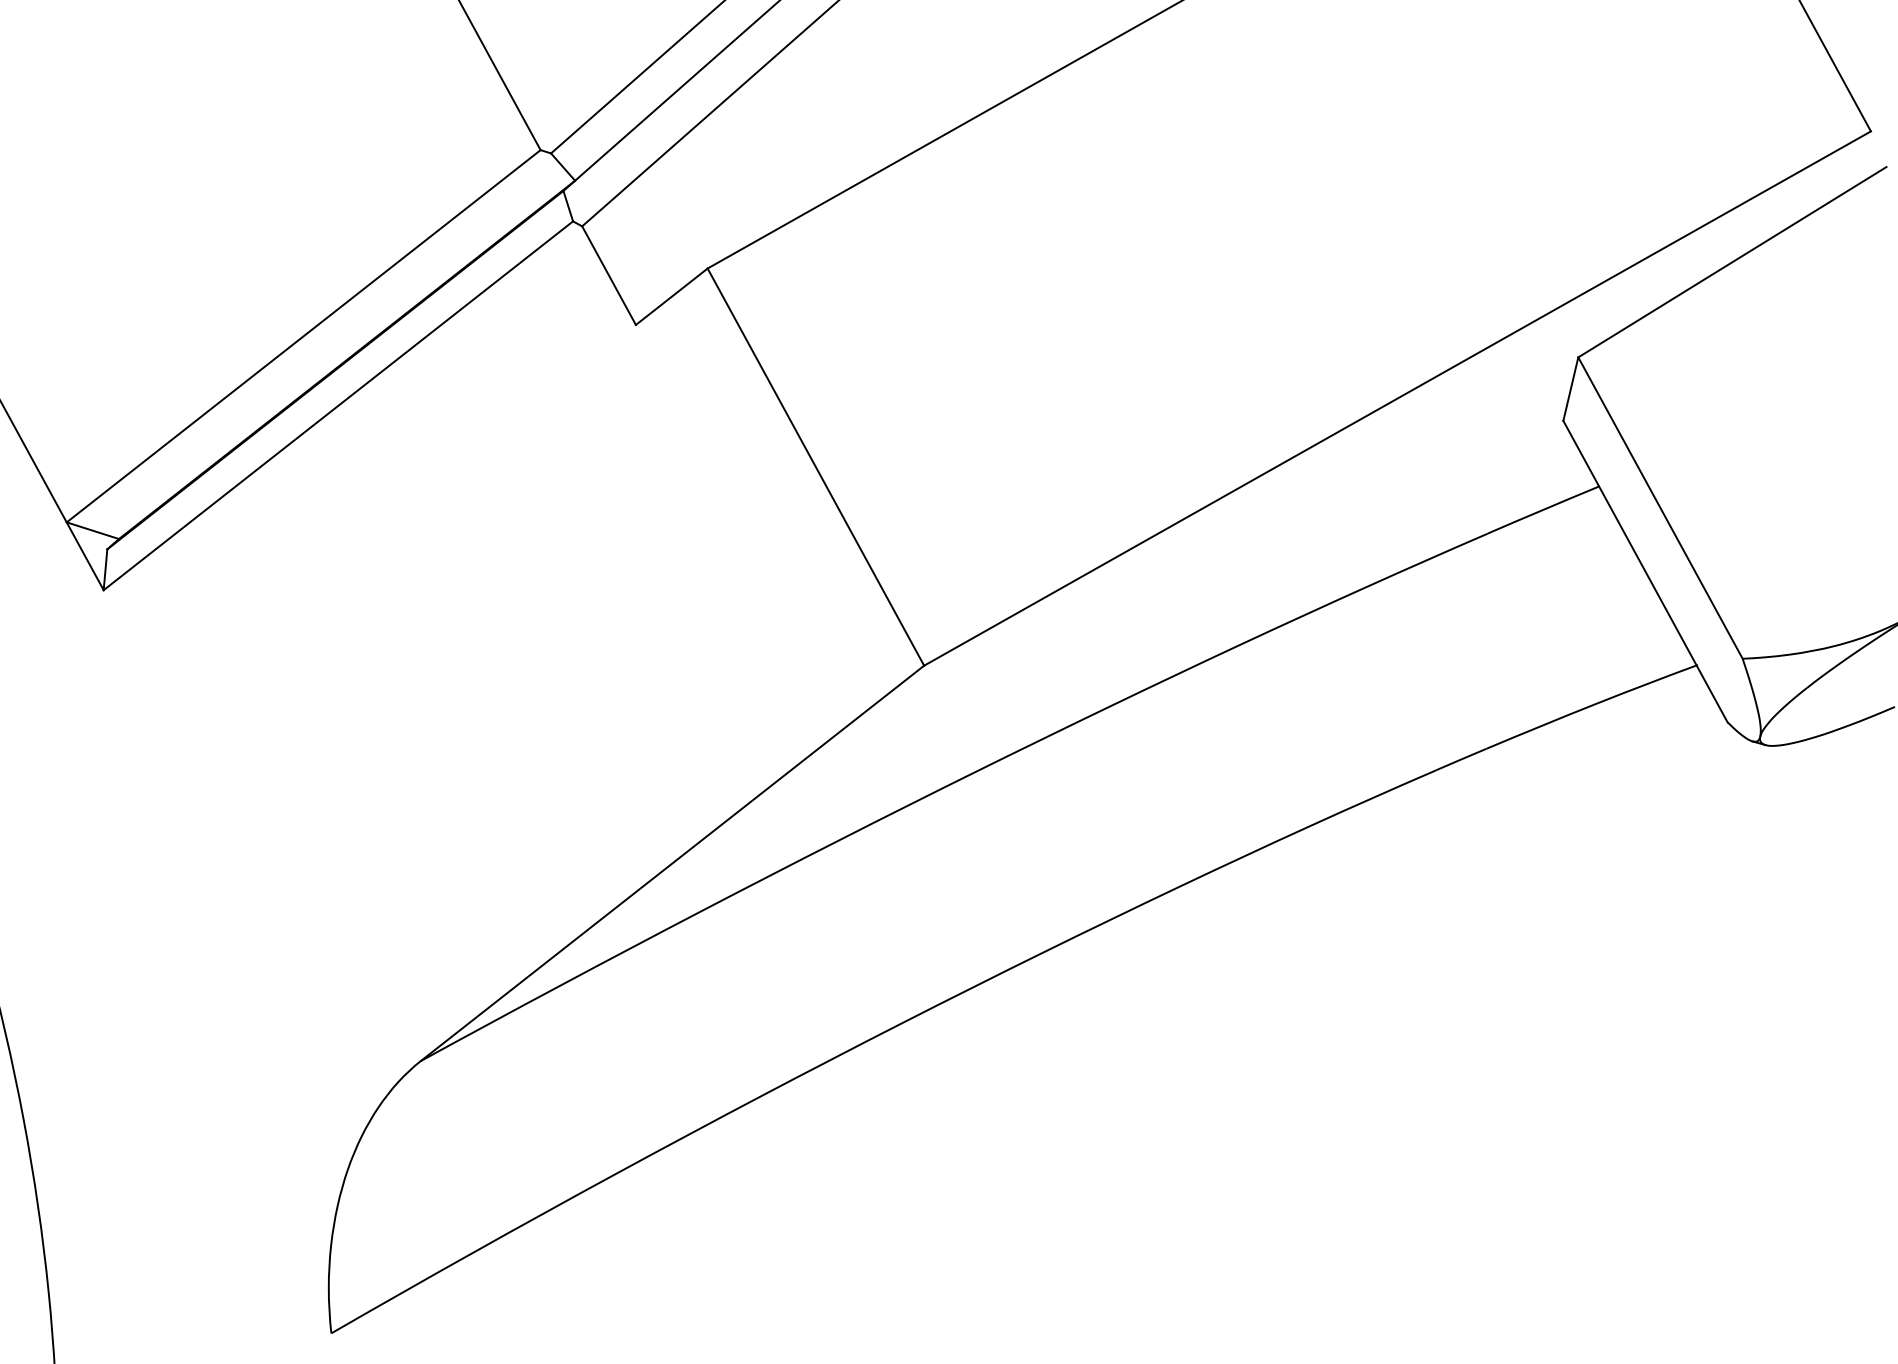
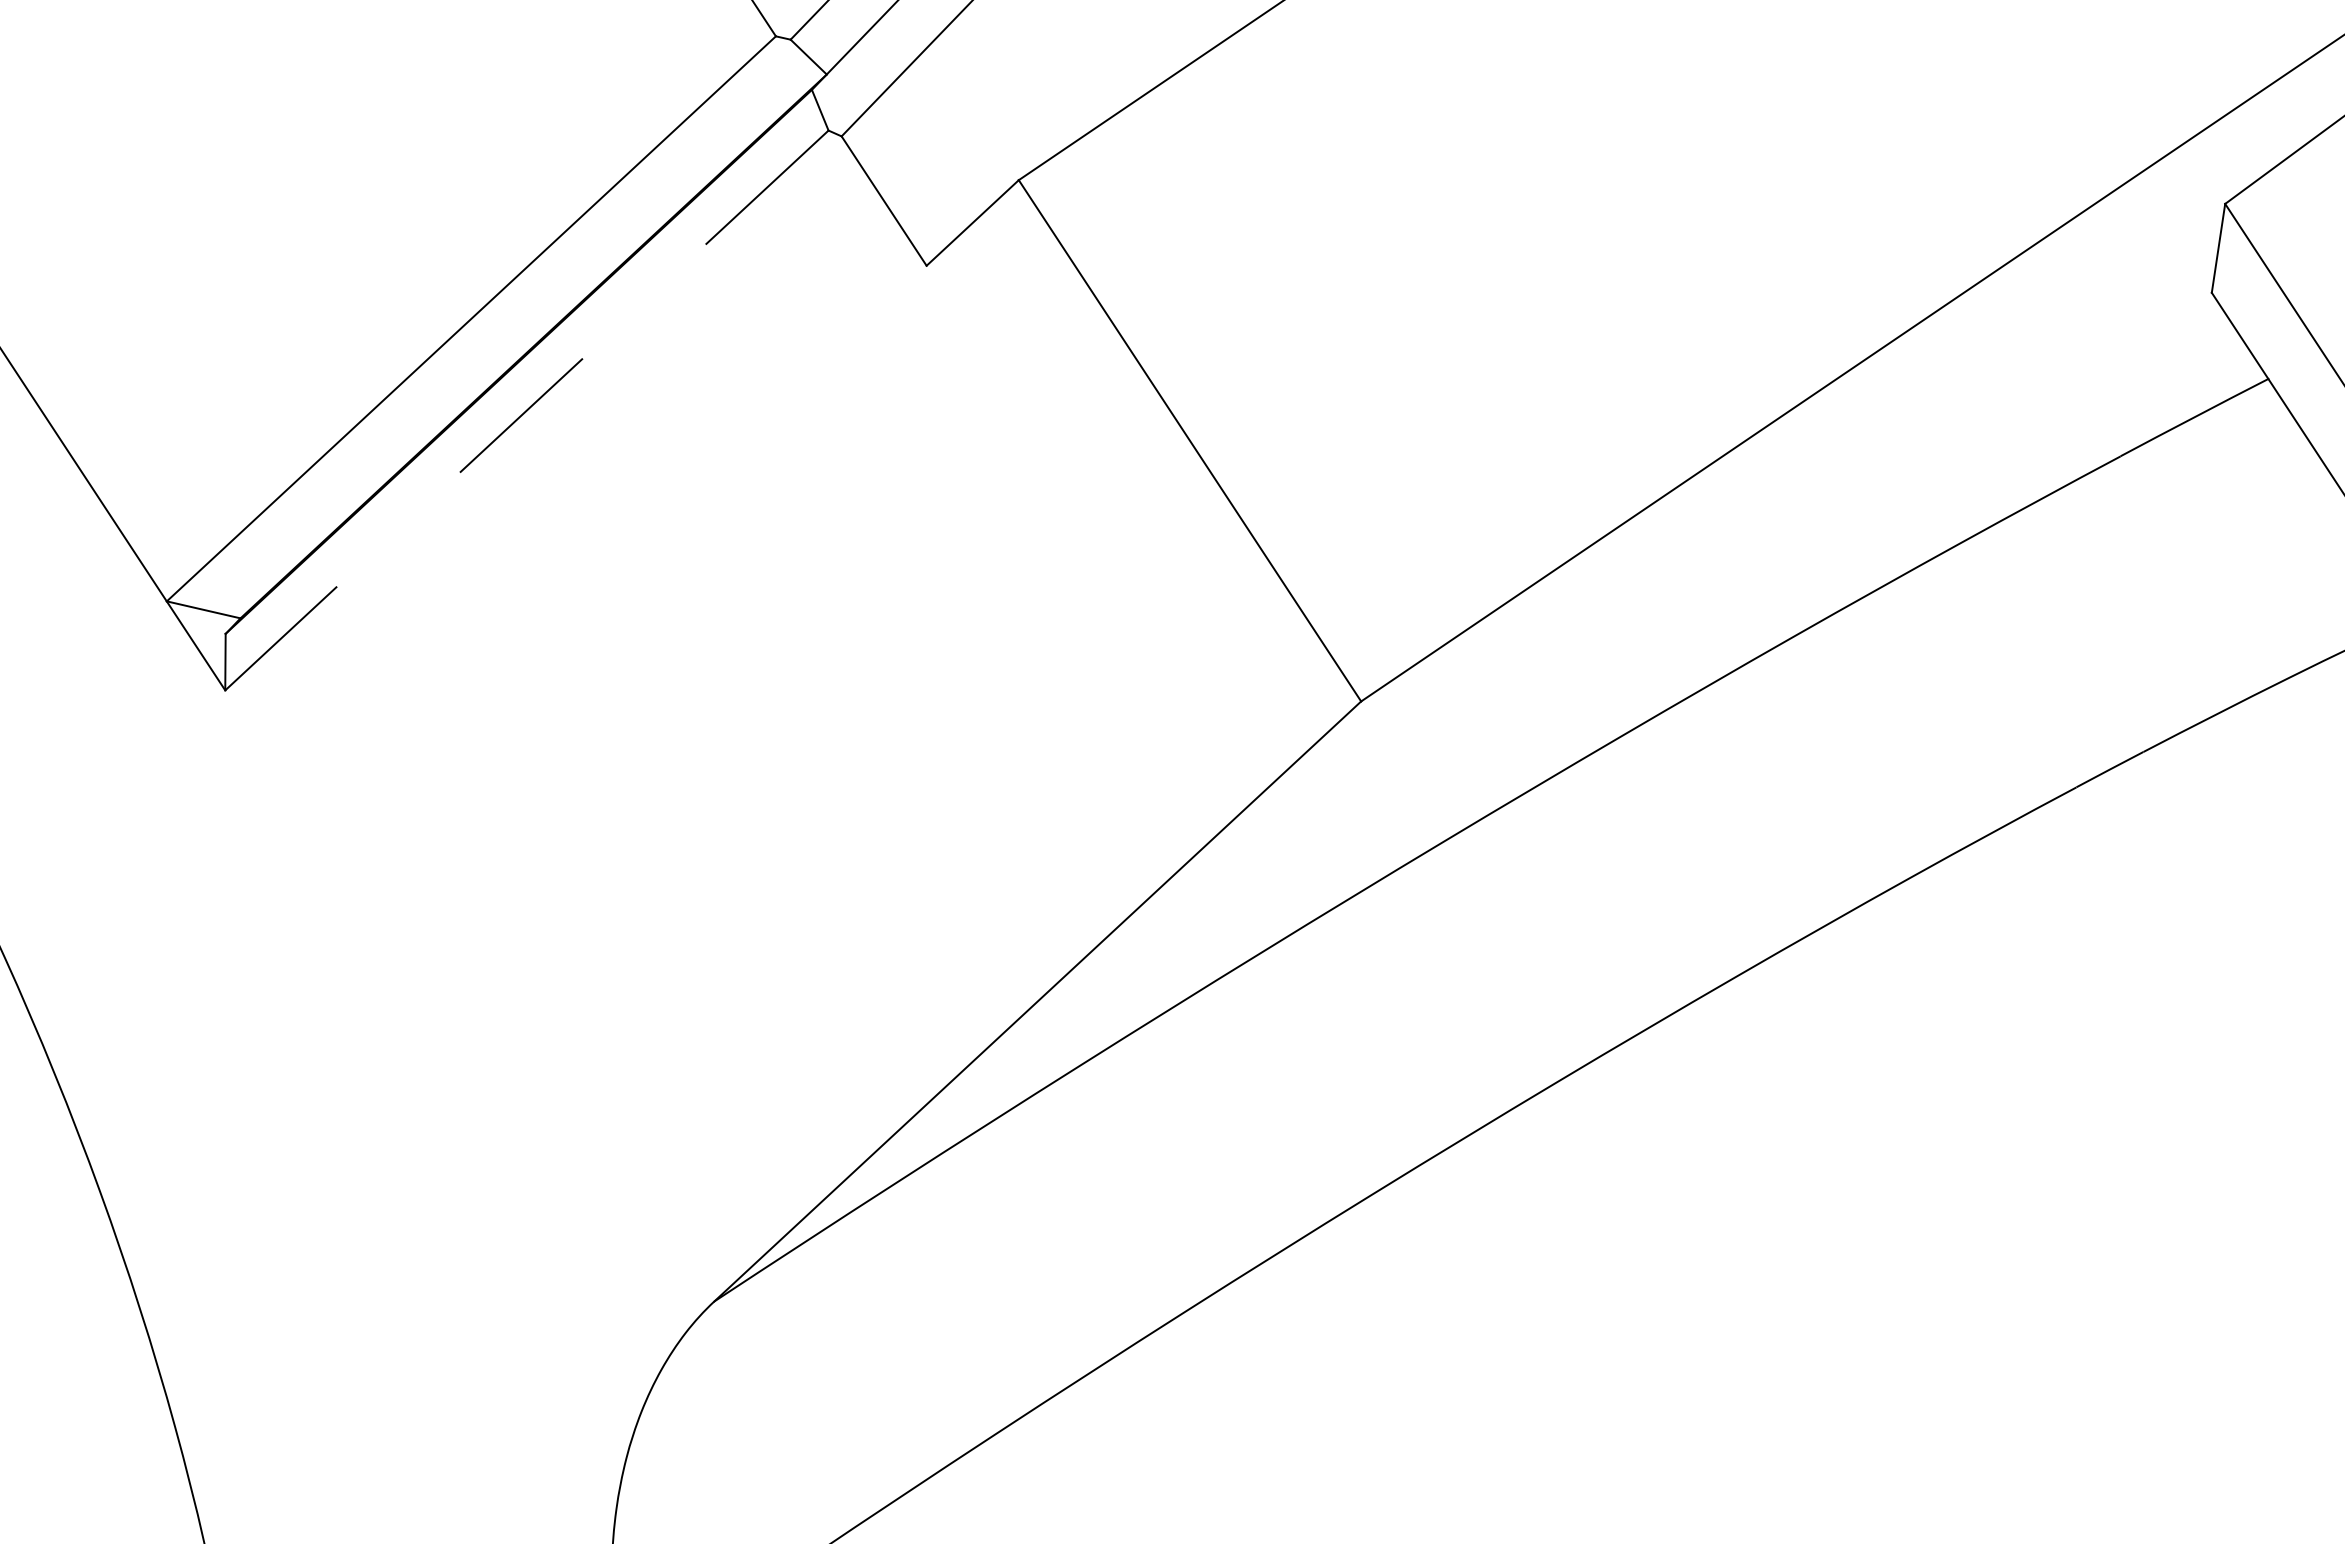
line: (337, 406) -> (525, 411), solid -> dashed

